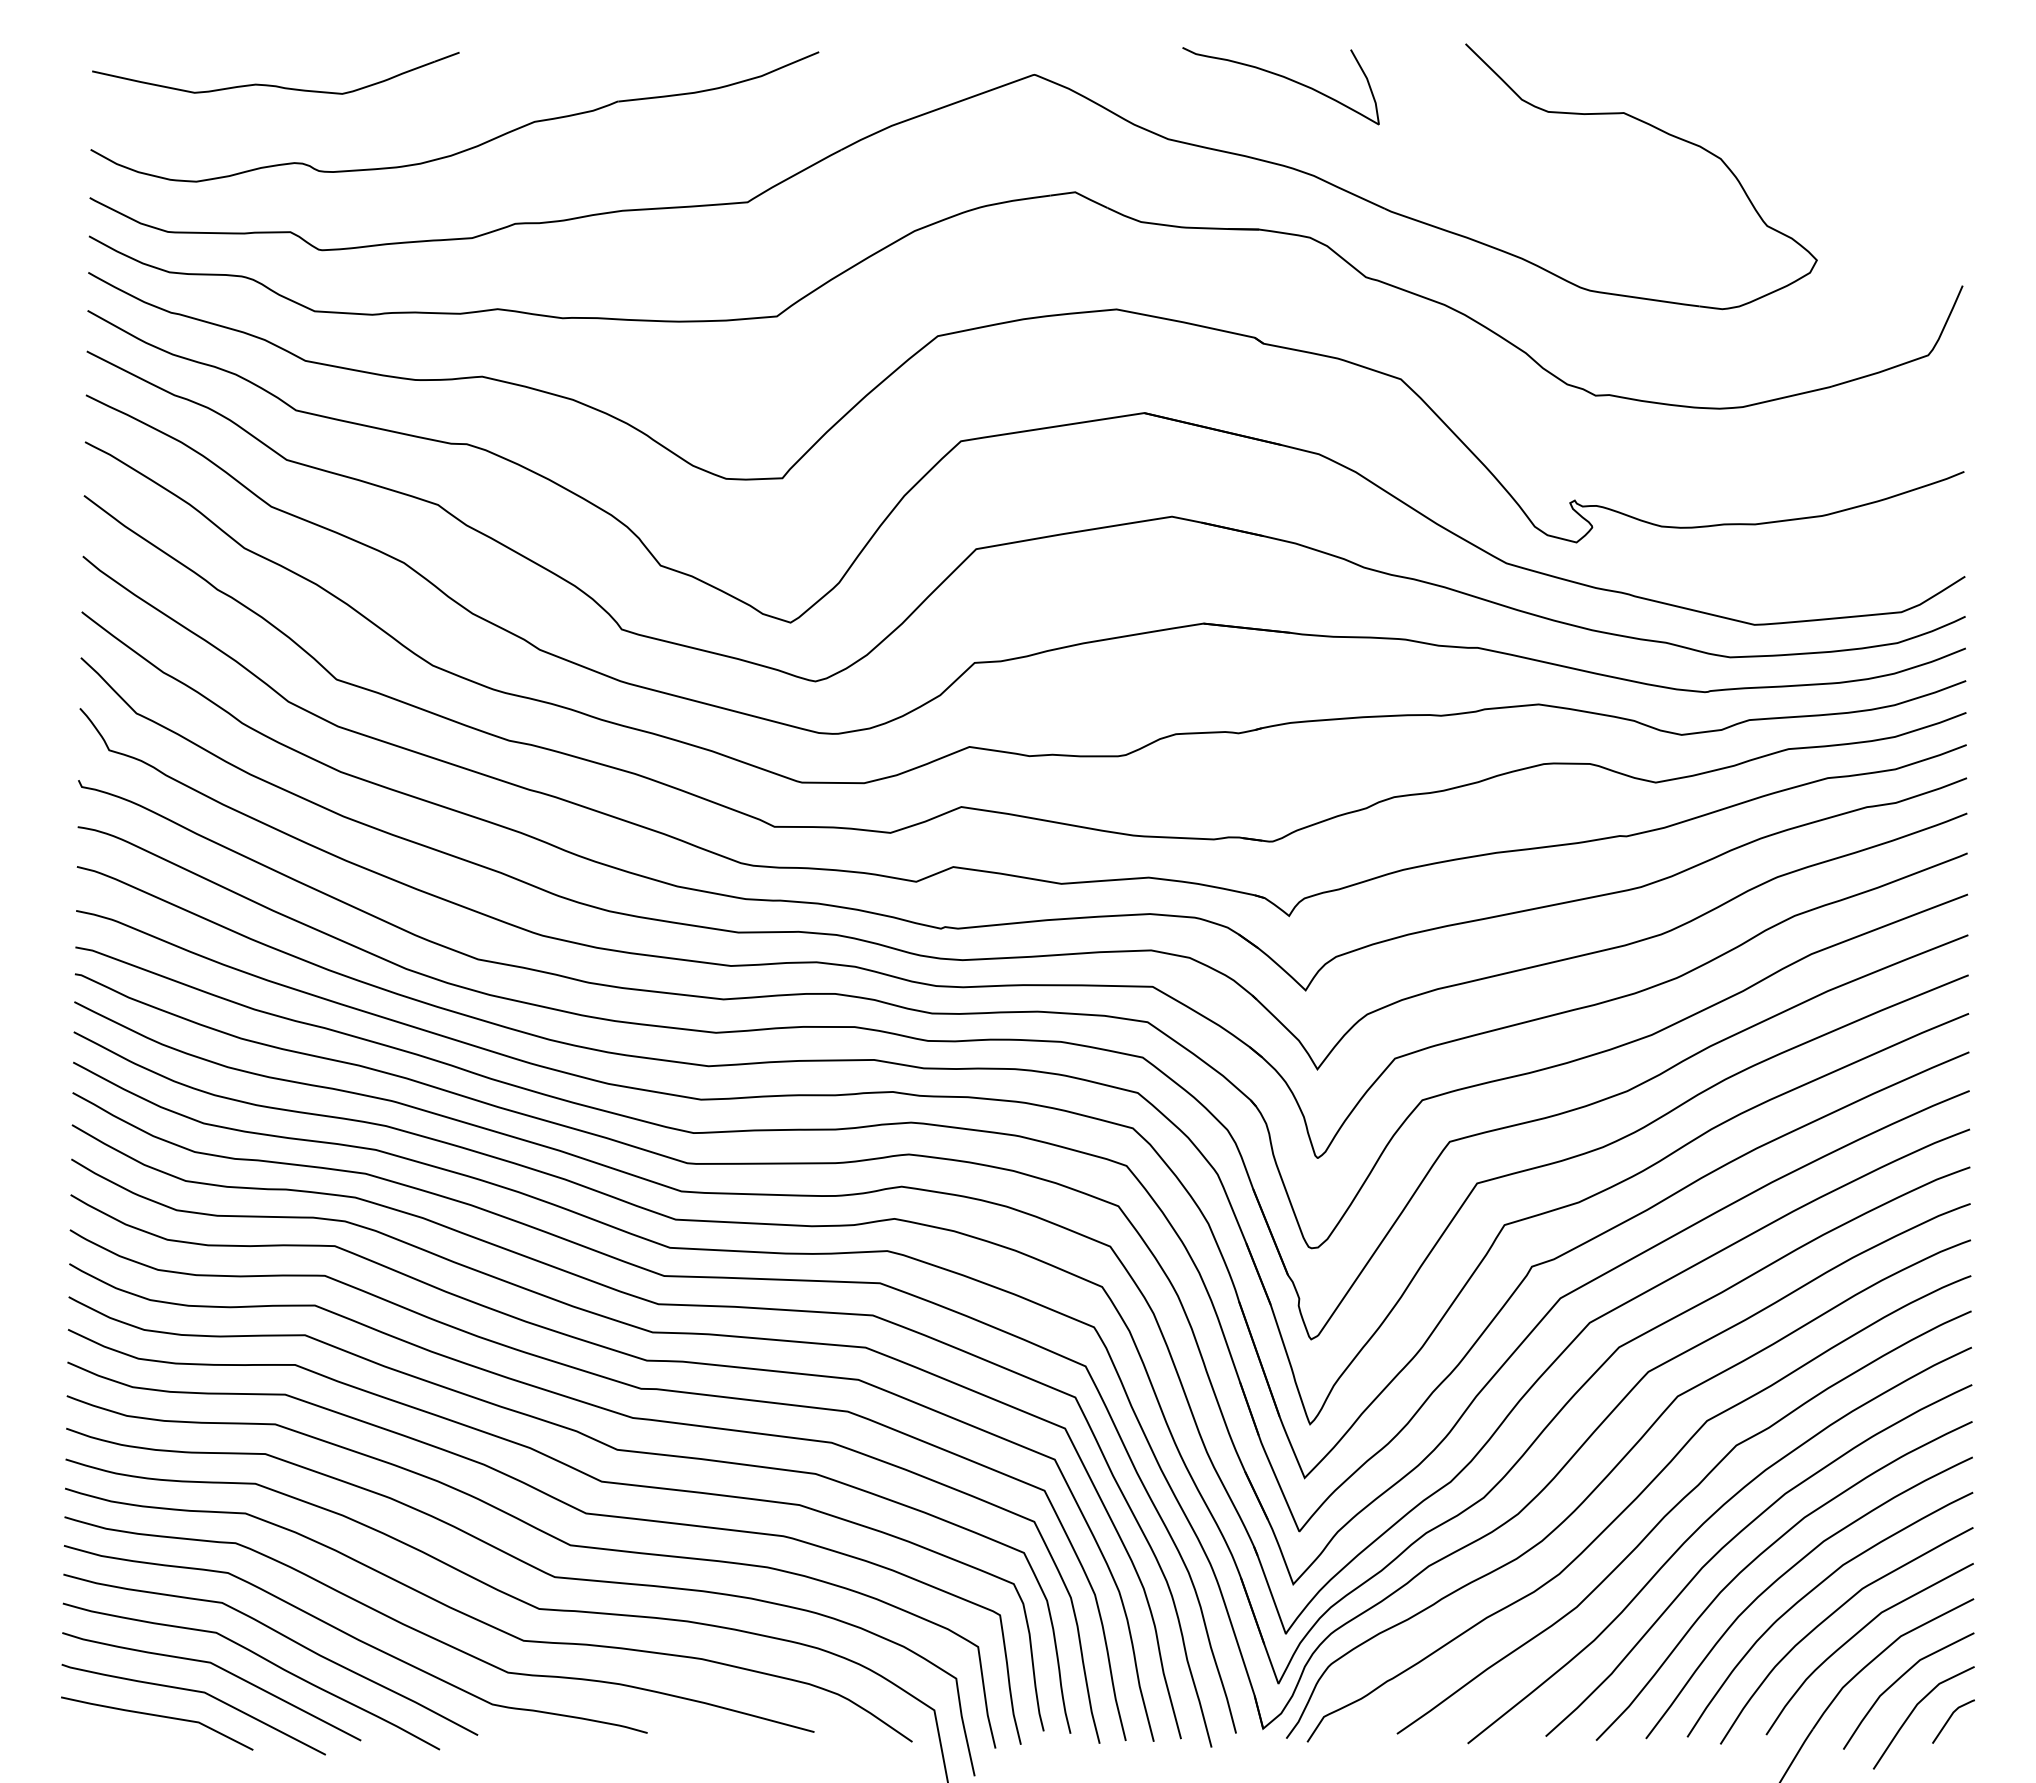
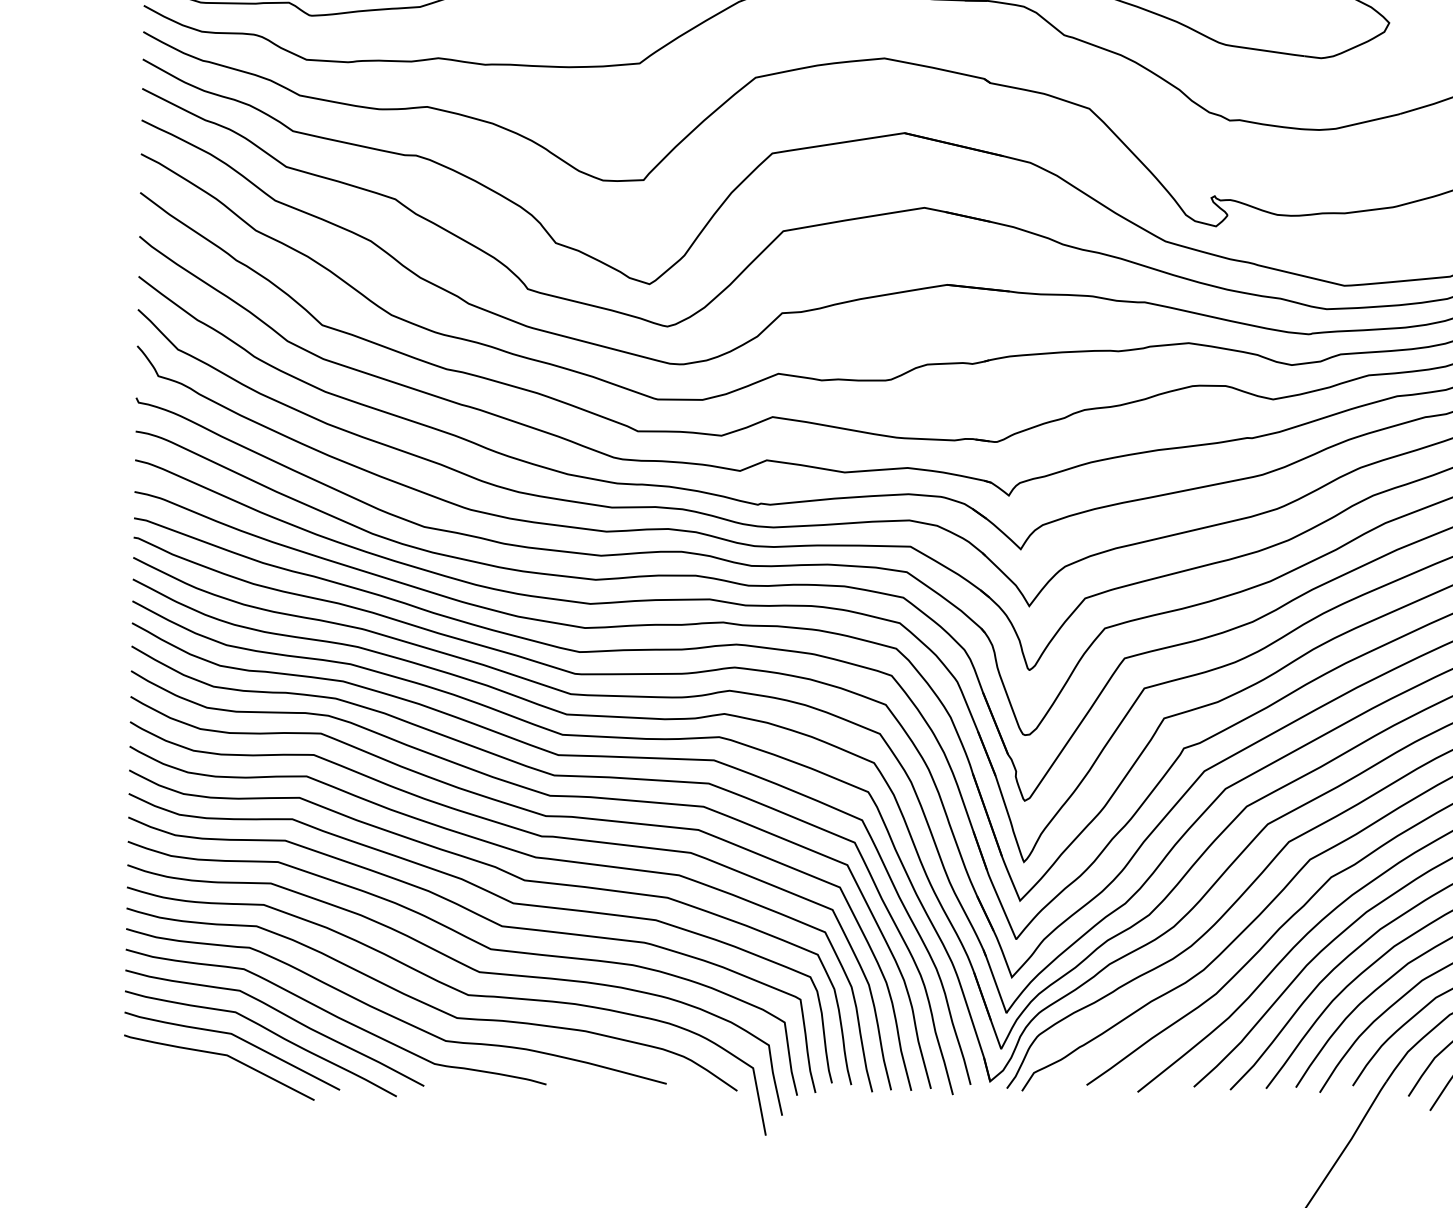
line: (157, 1716) -> (193, 1072), removed

